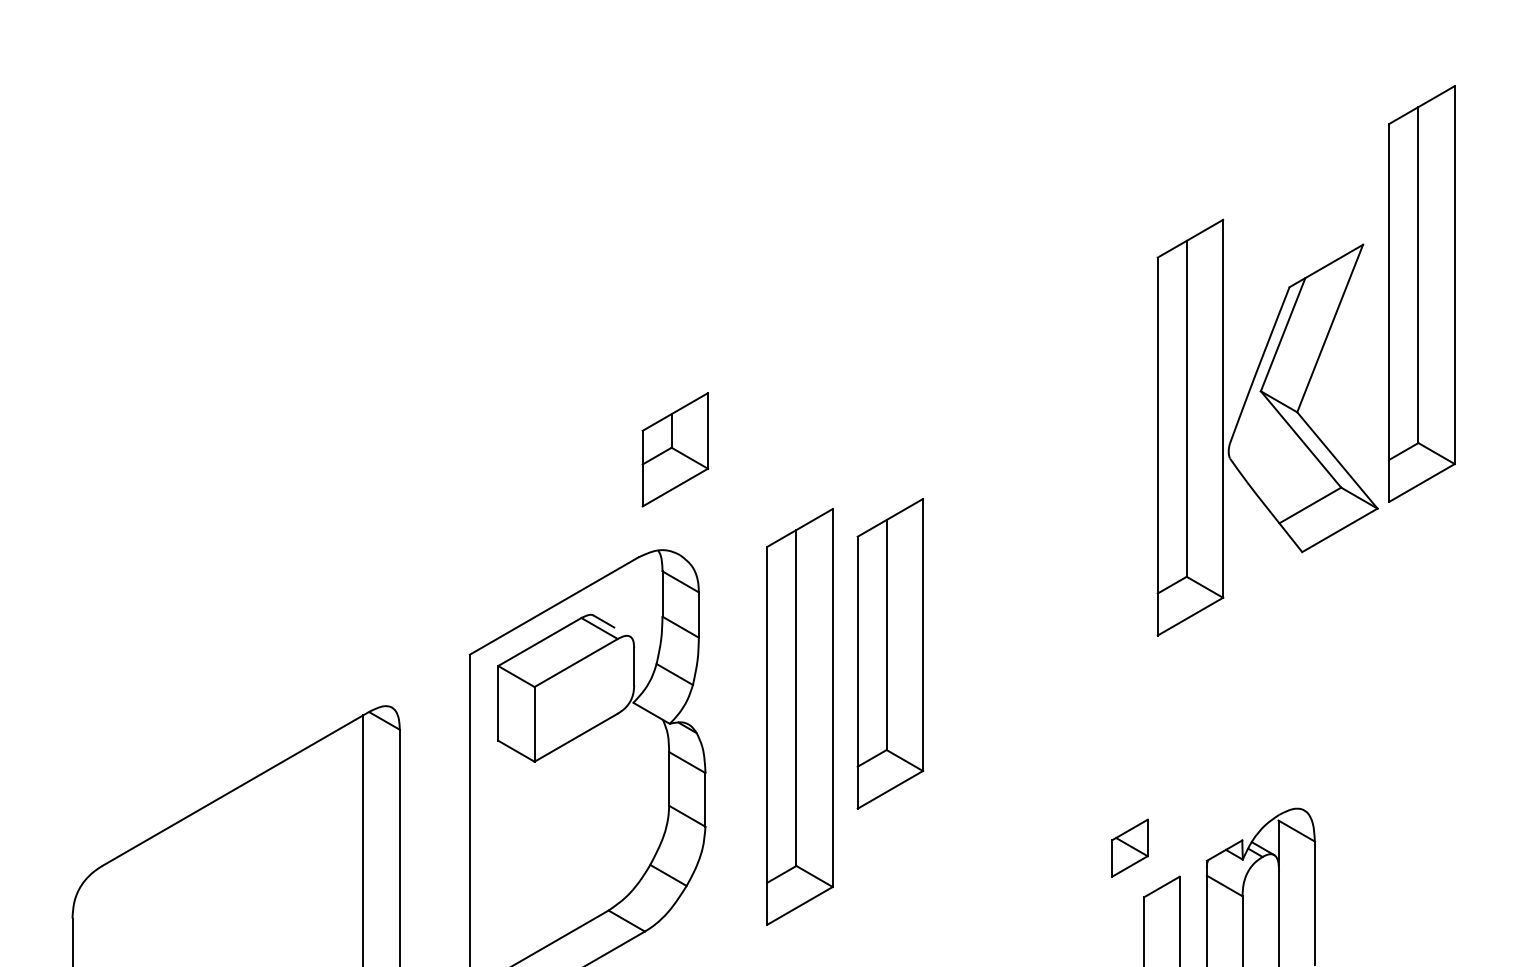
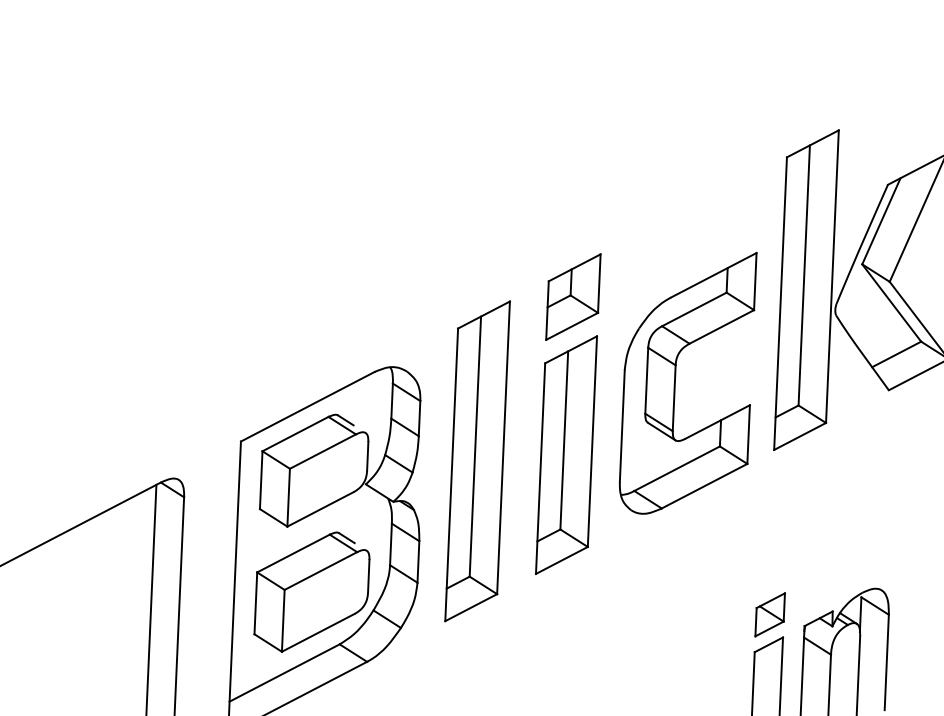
part: (675, 449) -> (573, 296), moved
part: (1026, 553) -> (675, 382), added
part: (799, 716) -> (477, 461), moved
part: (570, 844) -> (312, 591), added
part: (1129, 847) -> (769, 614), moved

